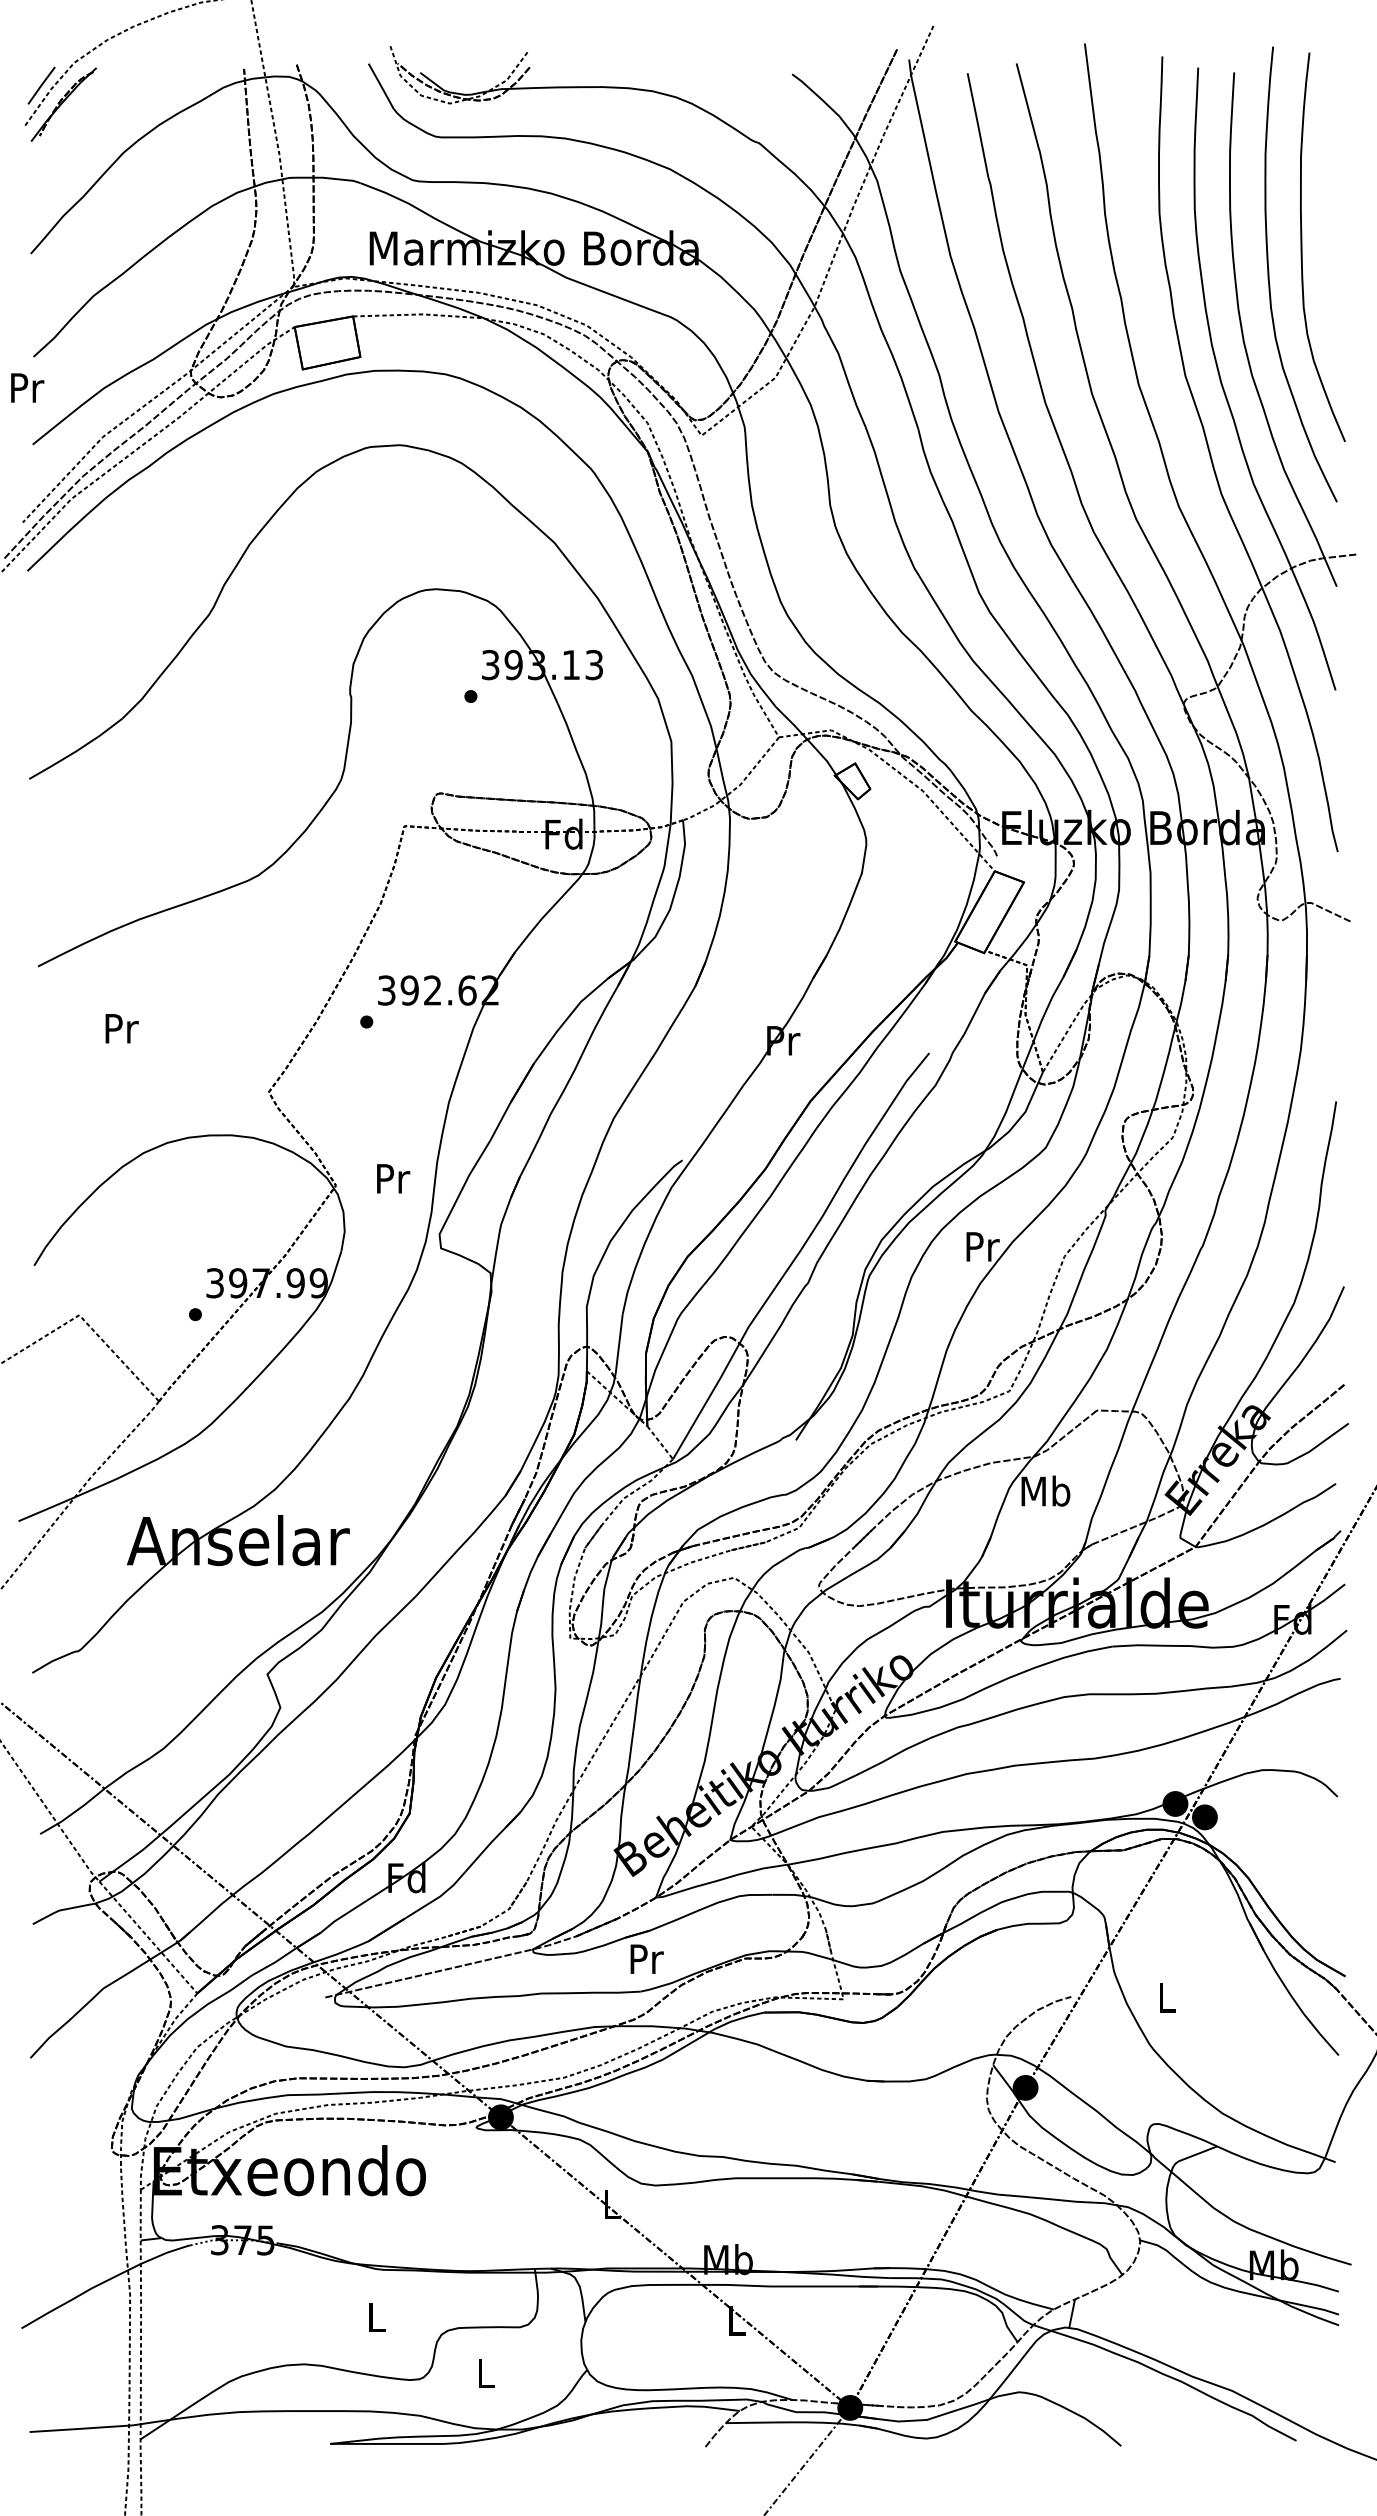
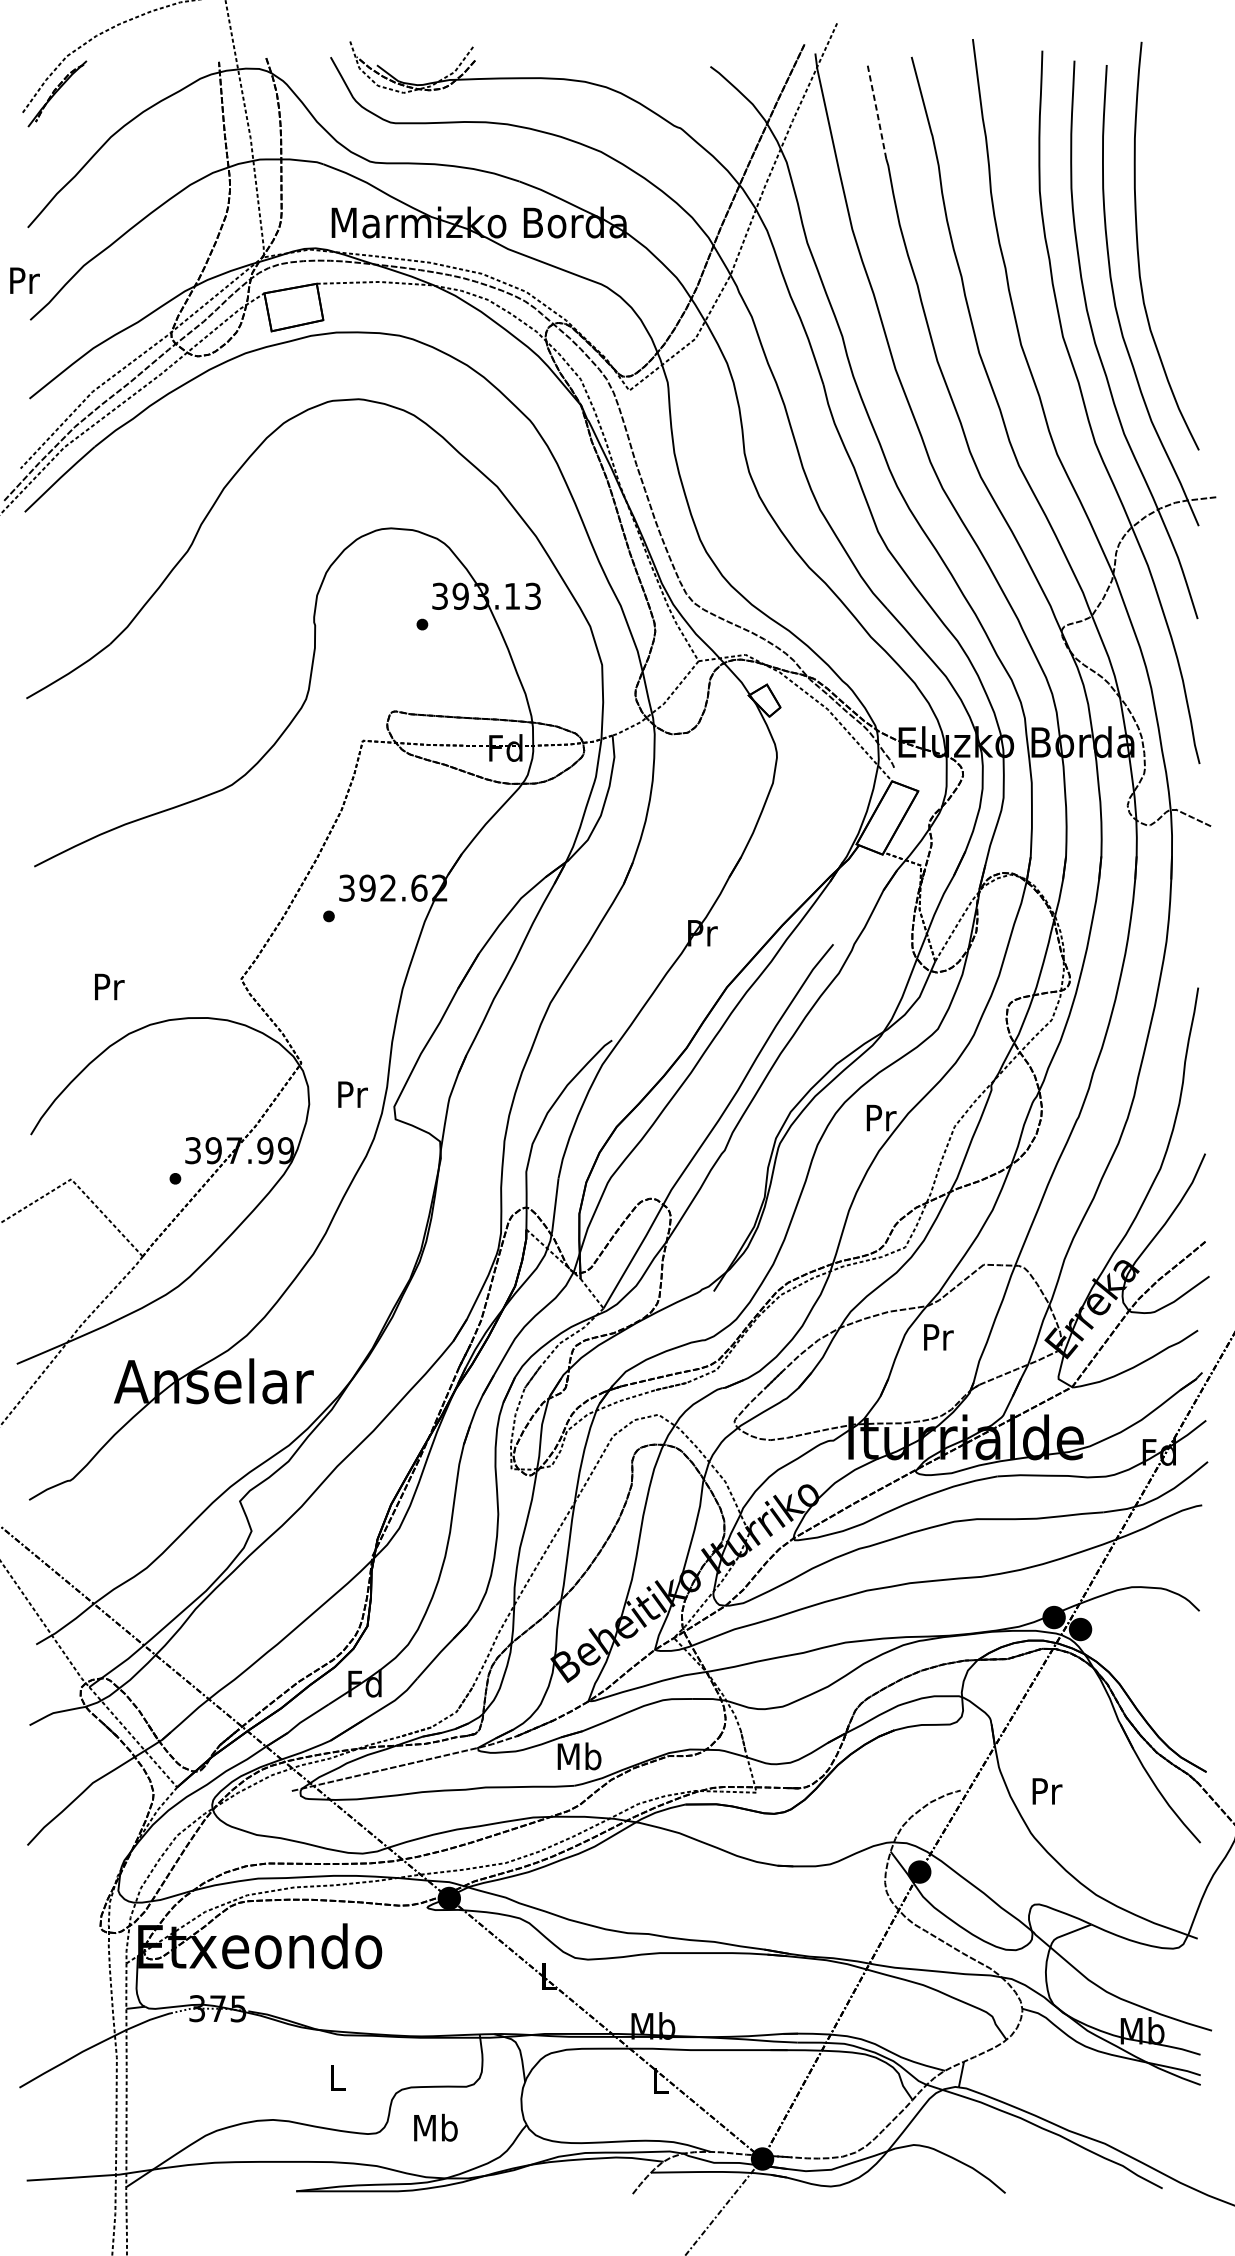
line: (41, 85) -> (37, 76), removed
line: (978, 125) -> (877, 112), solid -> dashed
curve: (1302, 247) -> (1168, 221), removed
text: (27, 387) -> (24, 280), moved
text: (121, 1028) -> (109, 986), moved
text: (393, 1178) -> (353, 1094), moved
text: (1045, 1490) -> (937, 1336), Mb -> Pr
text: (645, 1958) -> (578, 1756), Pr -> Mb
text: (1167, 1997) -> (1046, 1791), L -> Pr
text: (485, 2372) -> (435, 2127), L -> Mb

